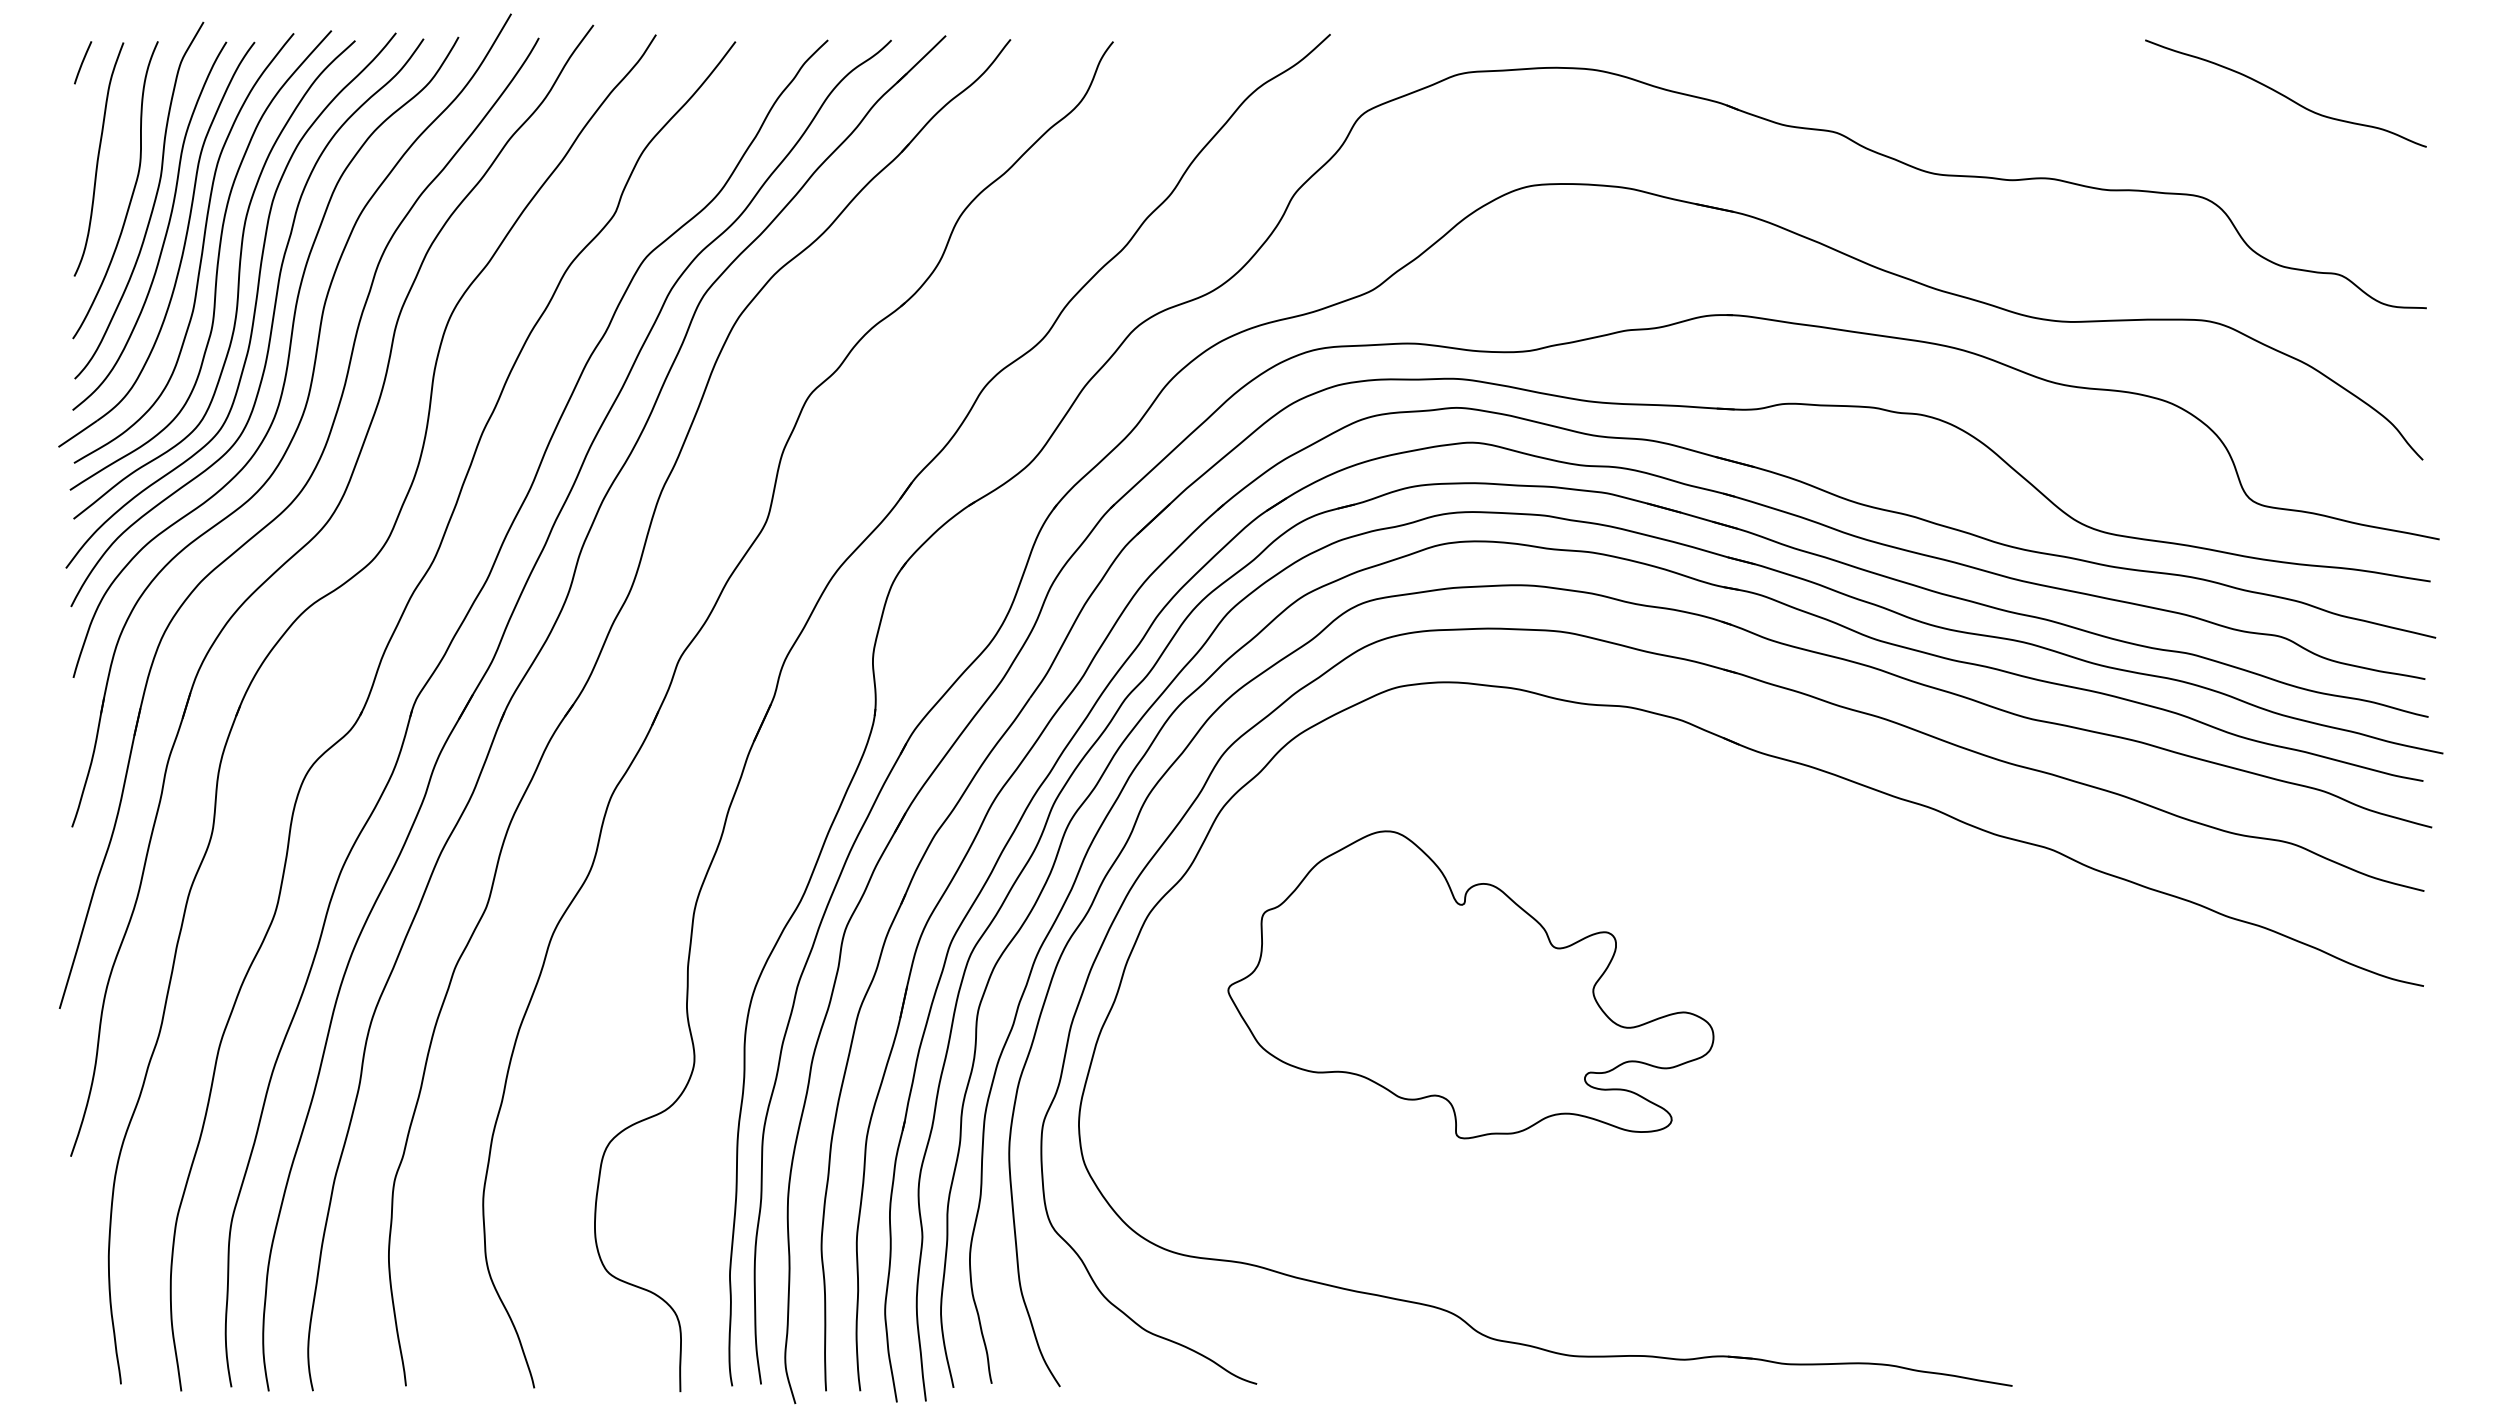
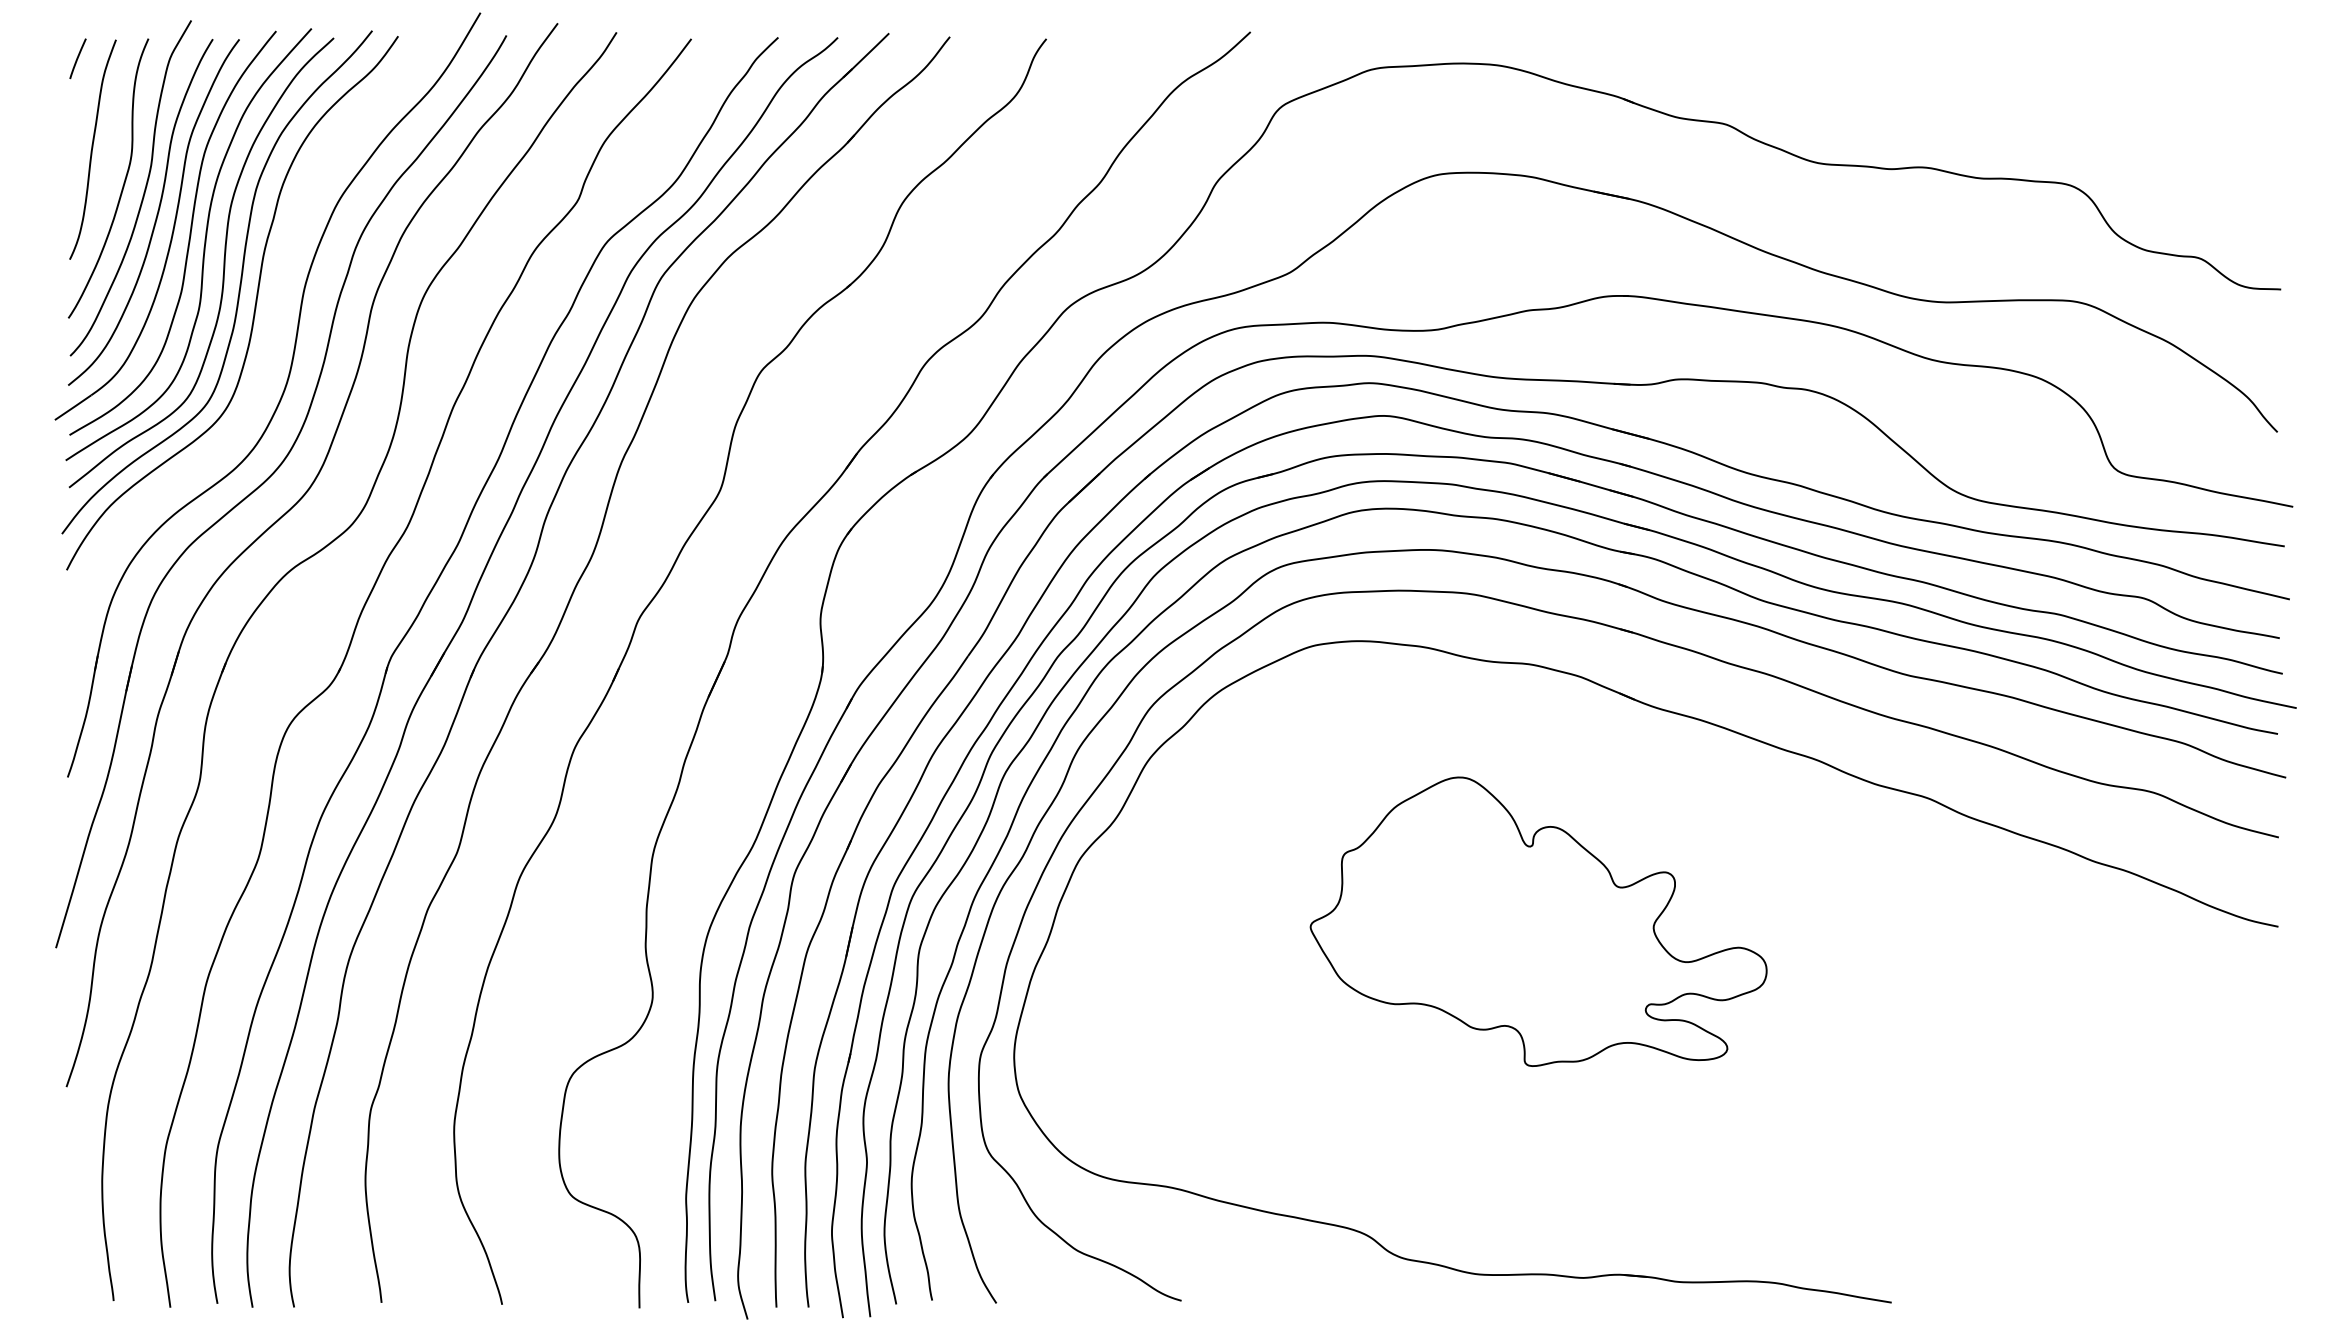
curve: (2285, 95) -> (2148, 89), removed
curve: (287, 357) -> (270, 335), removed
part: (1470, 984) -> (1538, 921), moved

